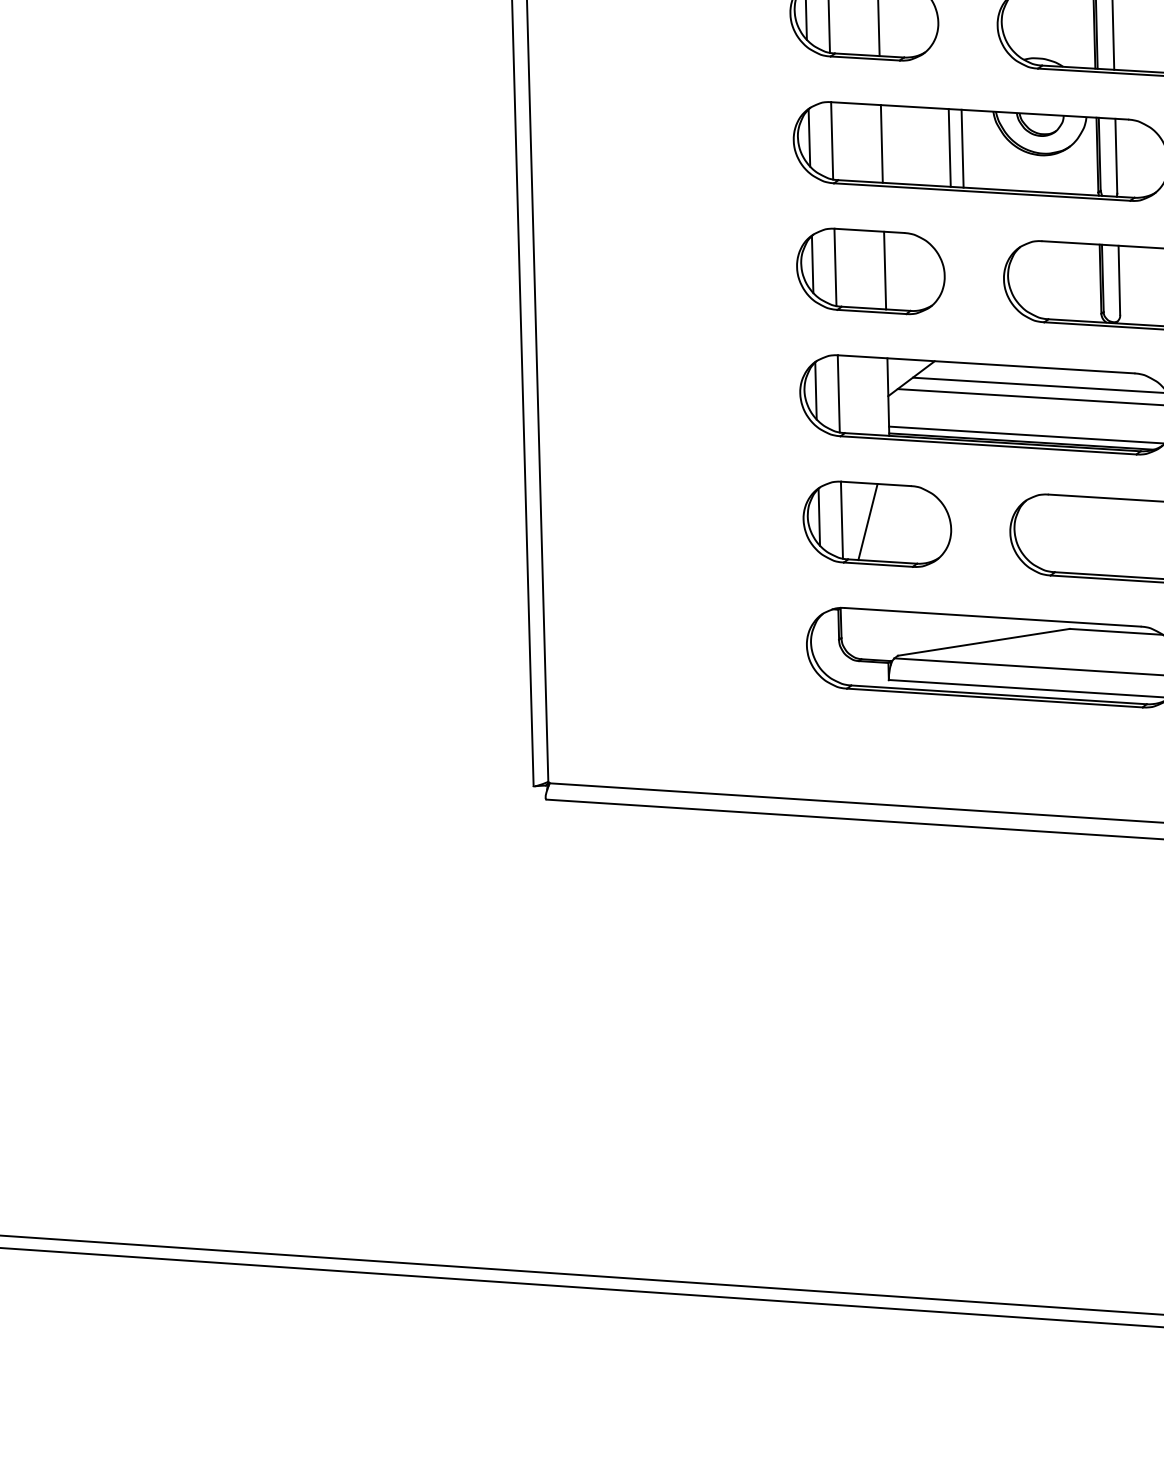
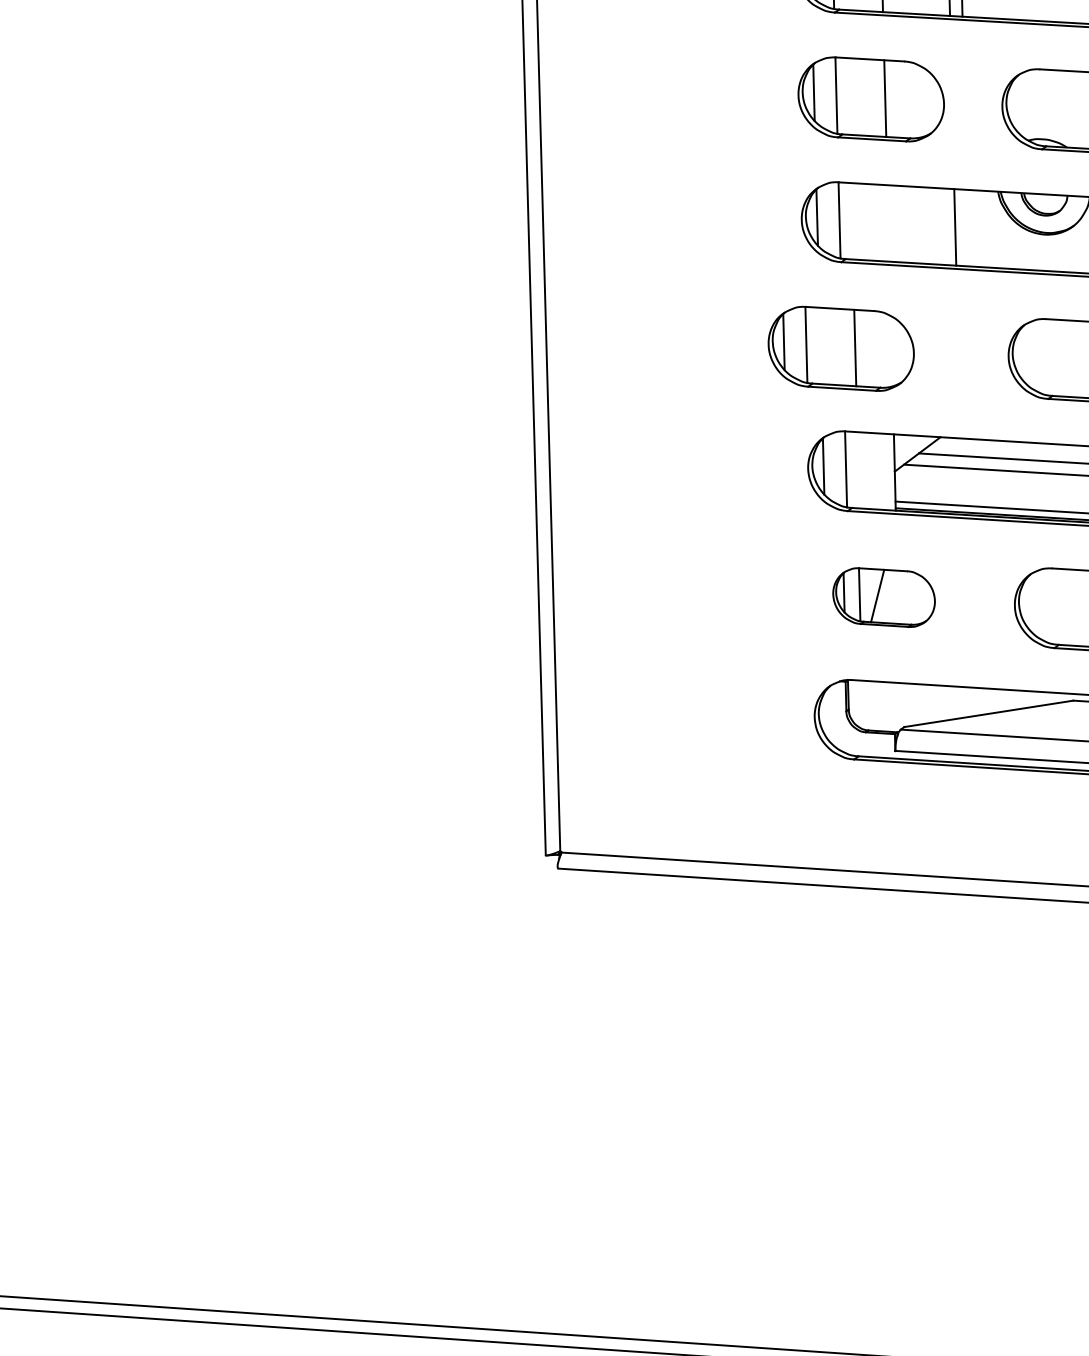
line: (881, 143) -> (888, 222), removed
line: (962, 148) -> (967, 227), removed
part: (870, 271) -> (840, 348), moved
part: (877, 523) -> (884, 596), size x0.7

